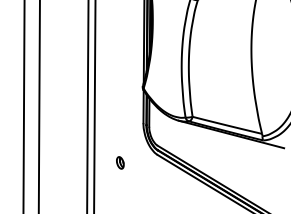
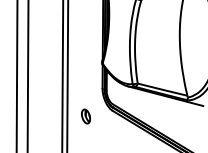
part: (119, 162) -> (85, 116), size x1.67

